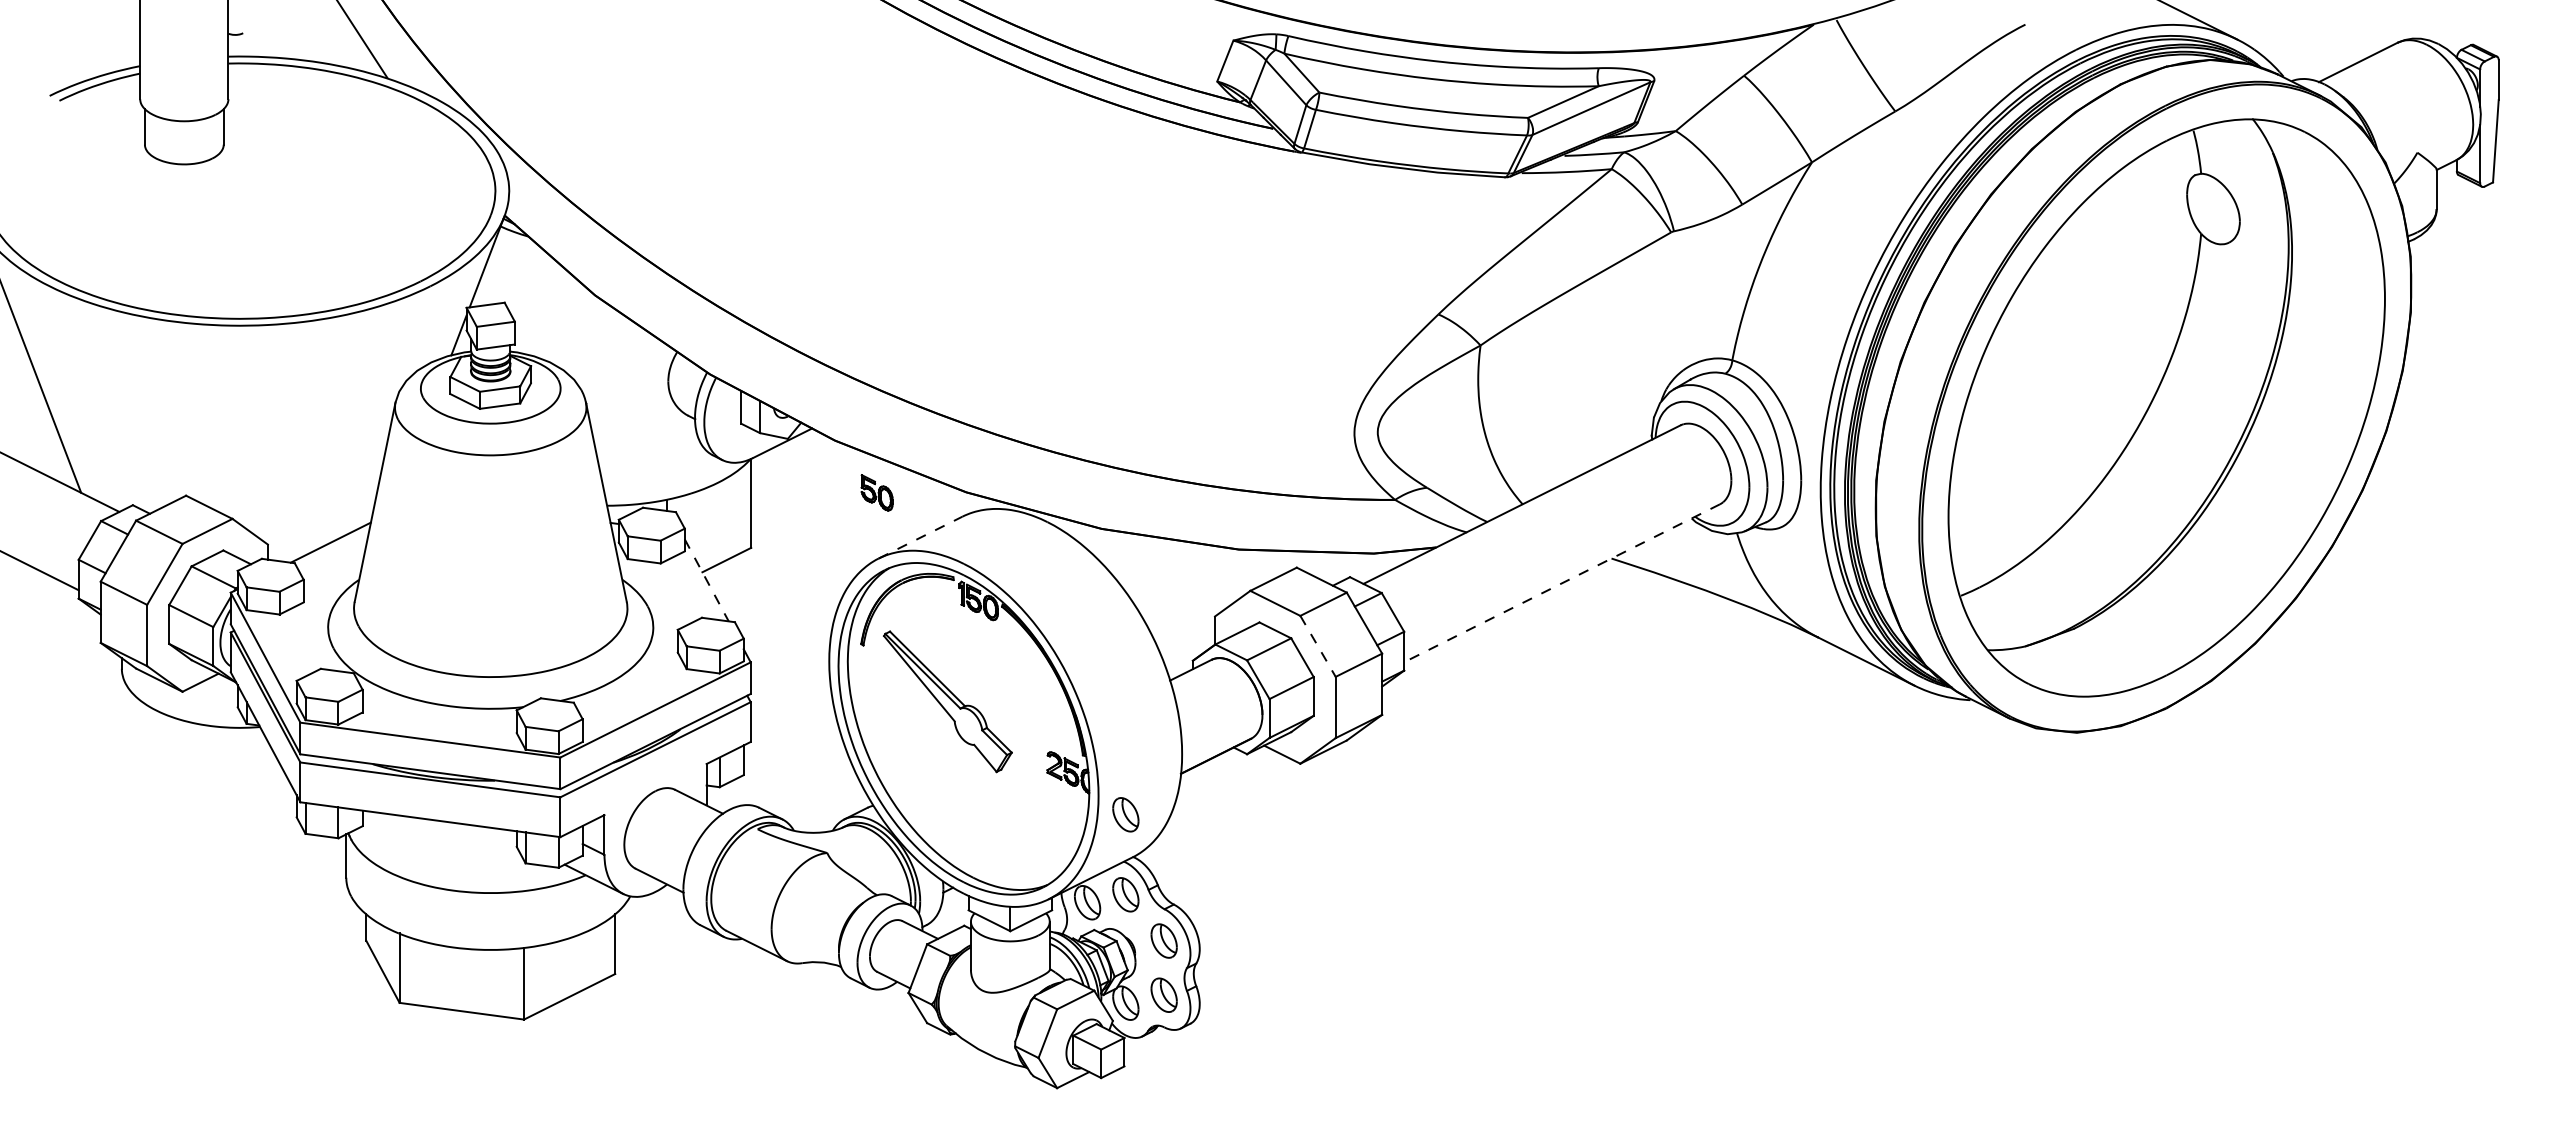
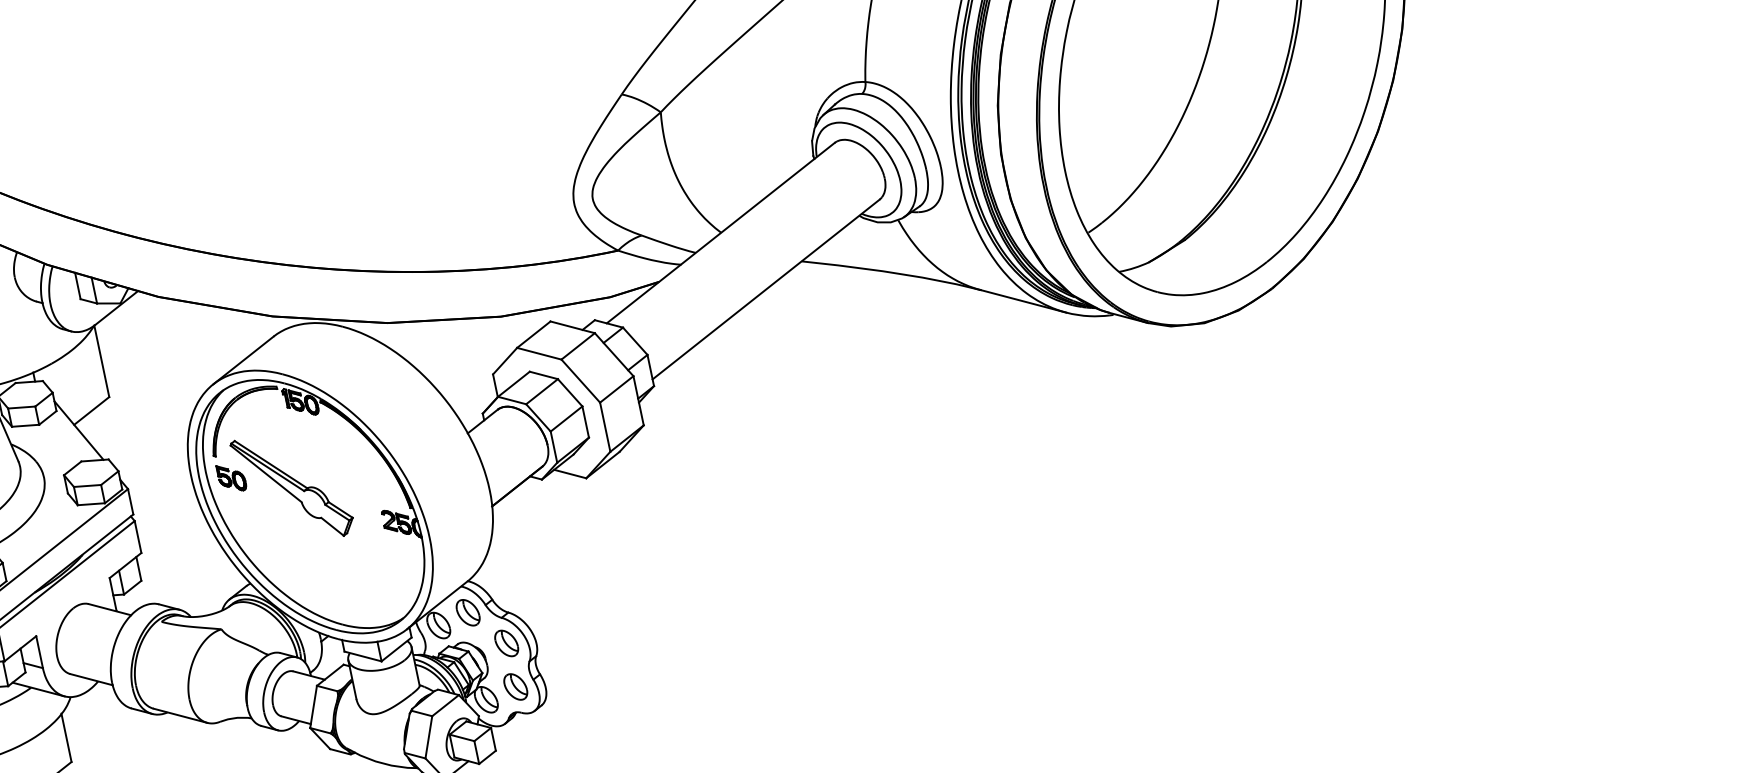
part: (876, 492) -> (231, 477), moved
line: (920, 537) -> (243, 360), dashed -> solid
line: (706, 580) -> (78, 430), dashed -> solid
line: (1561, 583) -> (765, 289), dashed -> solid
line: (1318, 646) -> (581, 381), dashed -> solid
part: (1125, 814) -> (454, 548), removed

